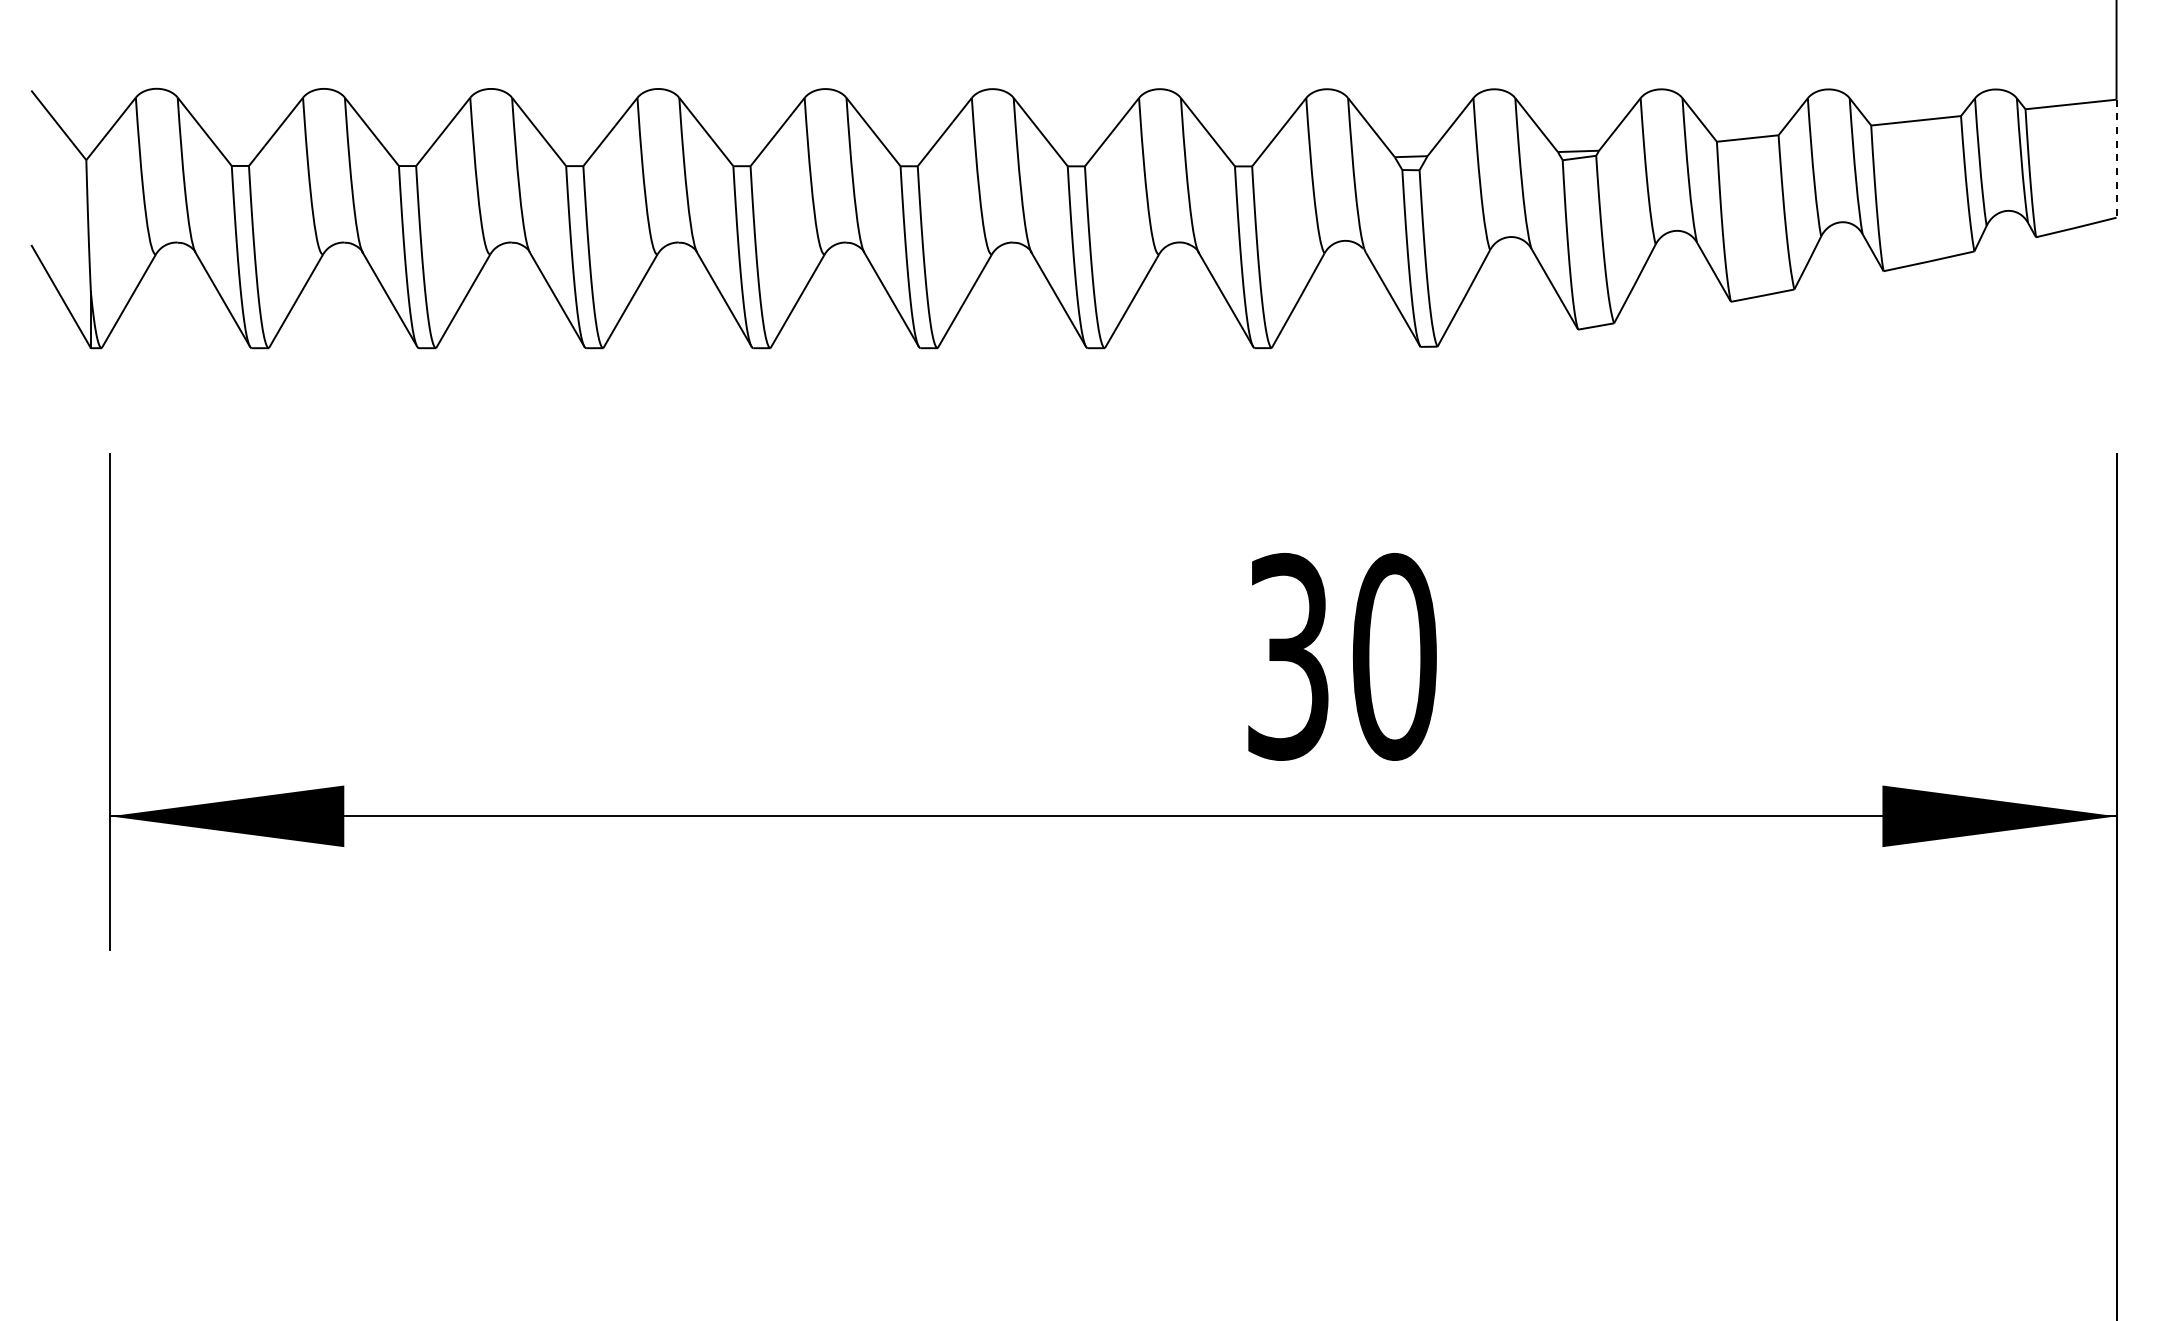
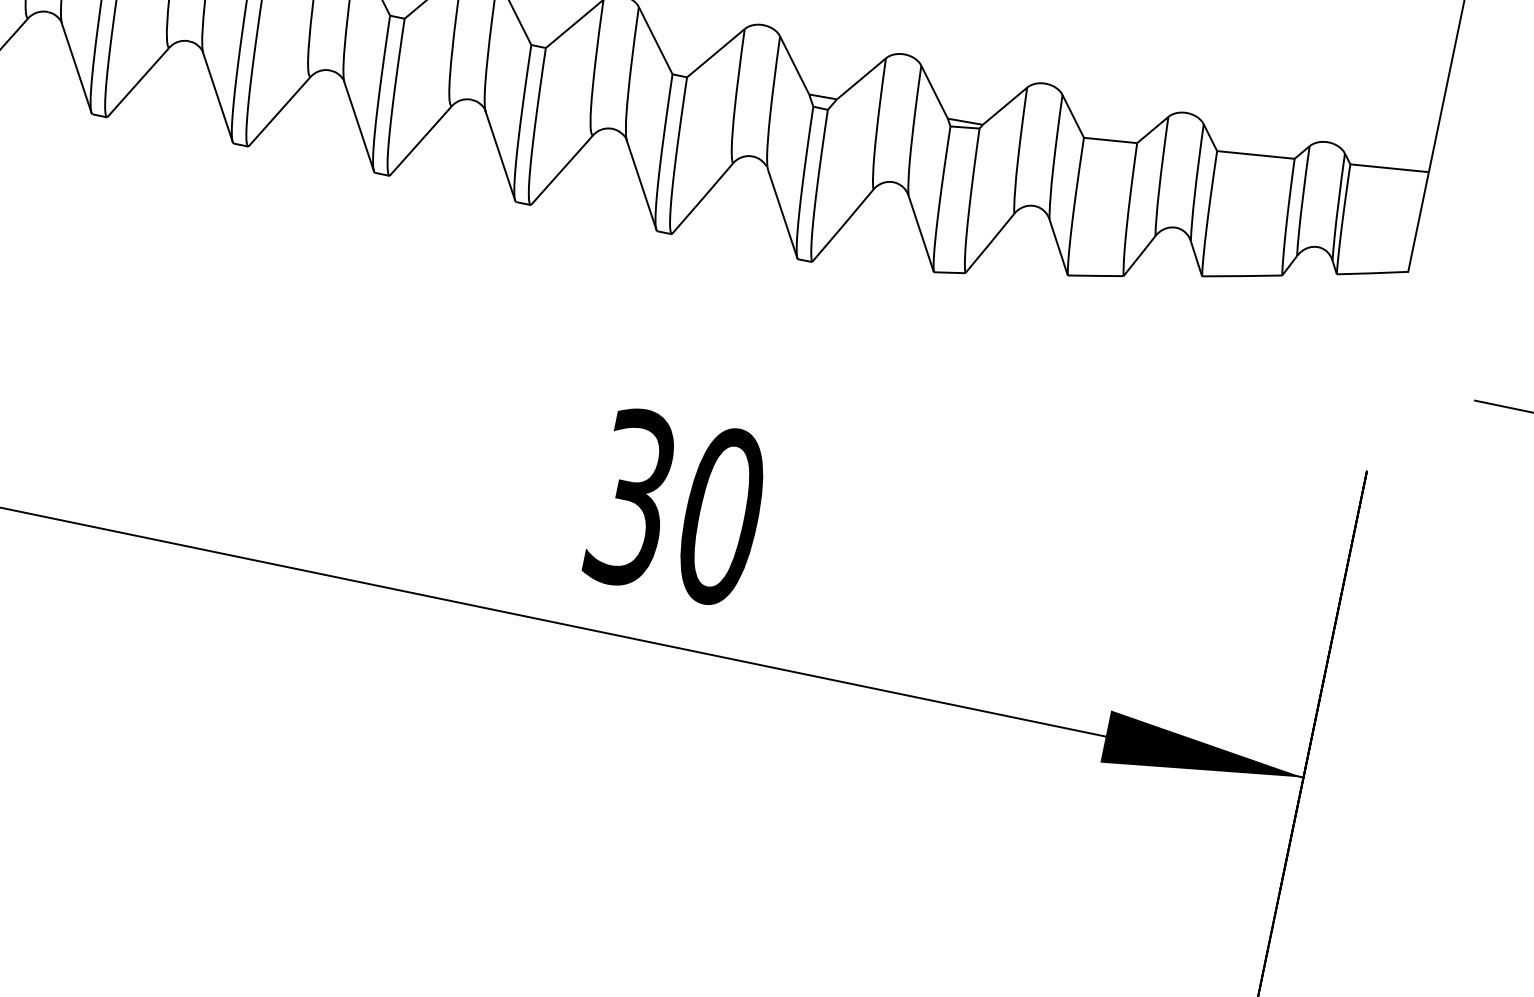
line: (2116, 159) -> (1418, 222), dashed -> solid

